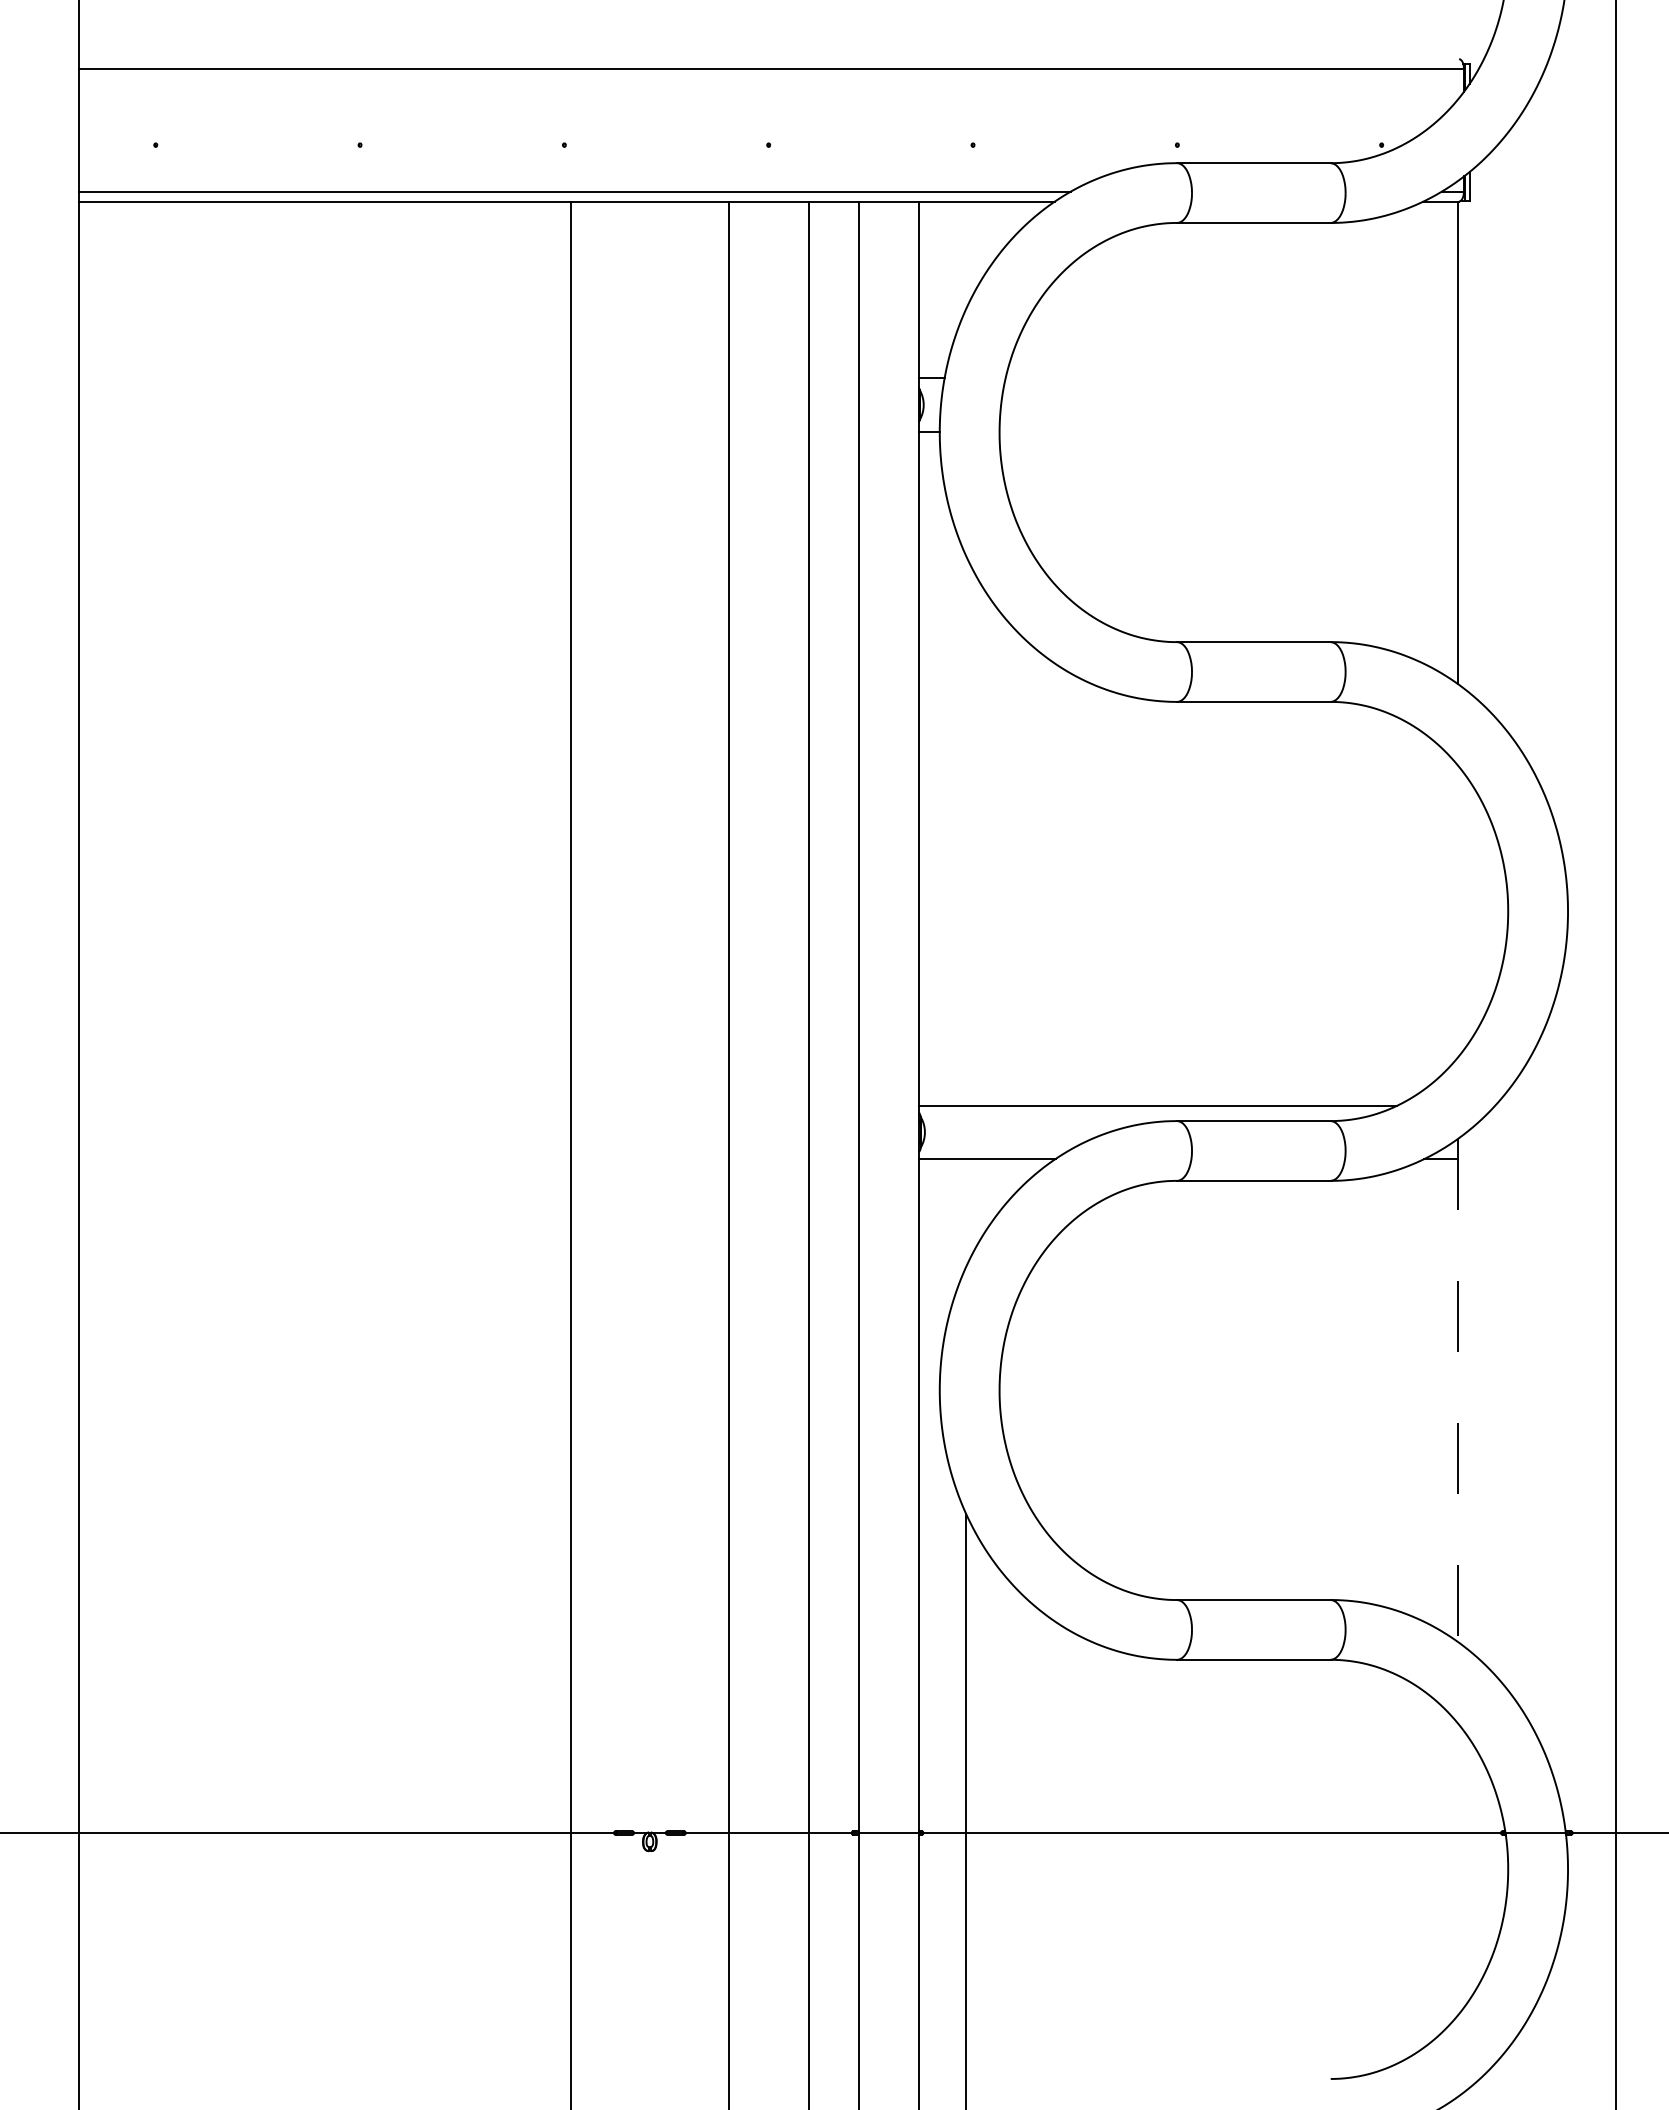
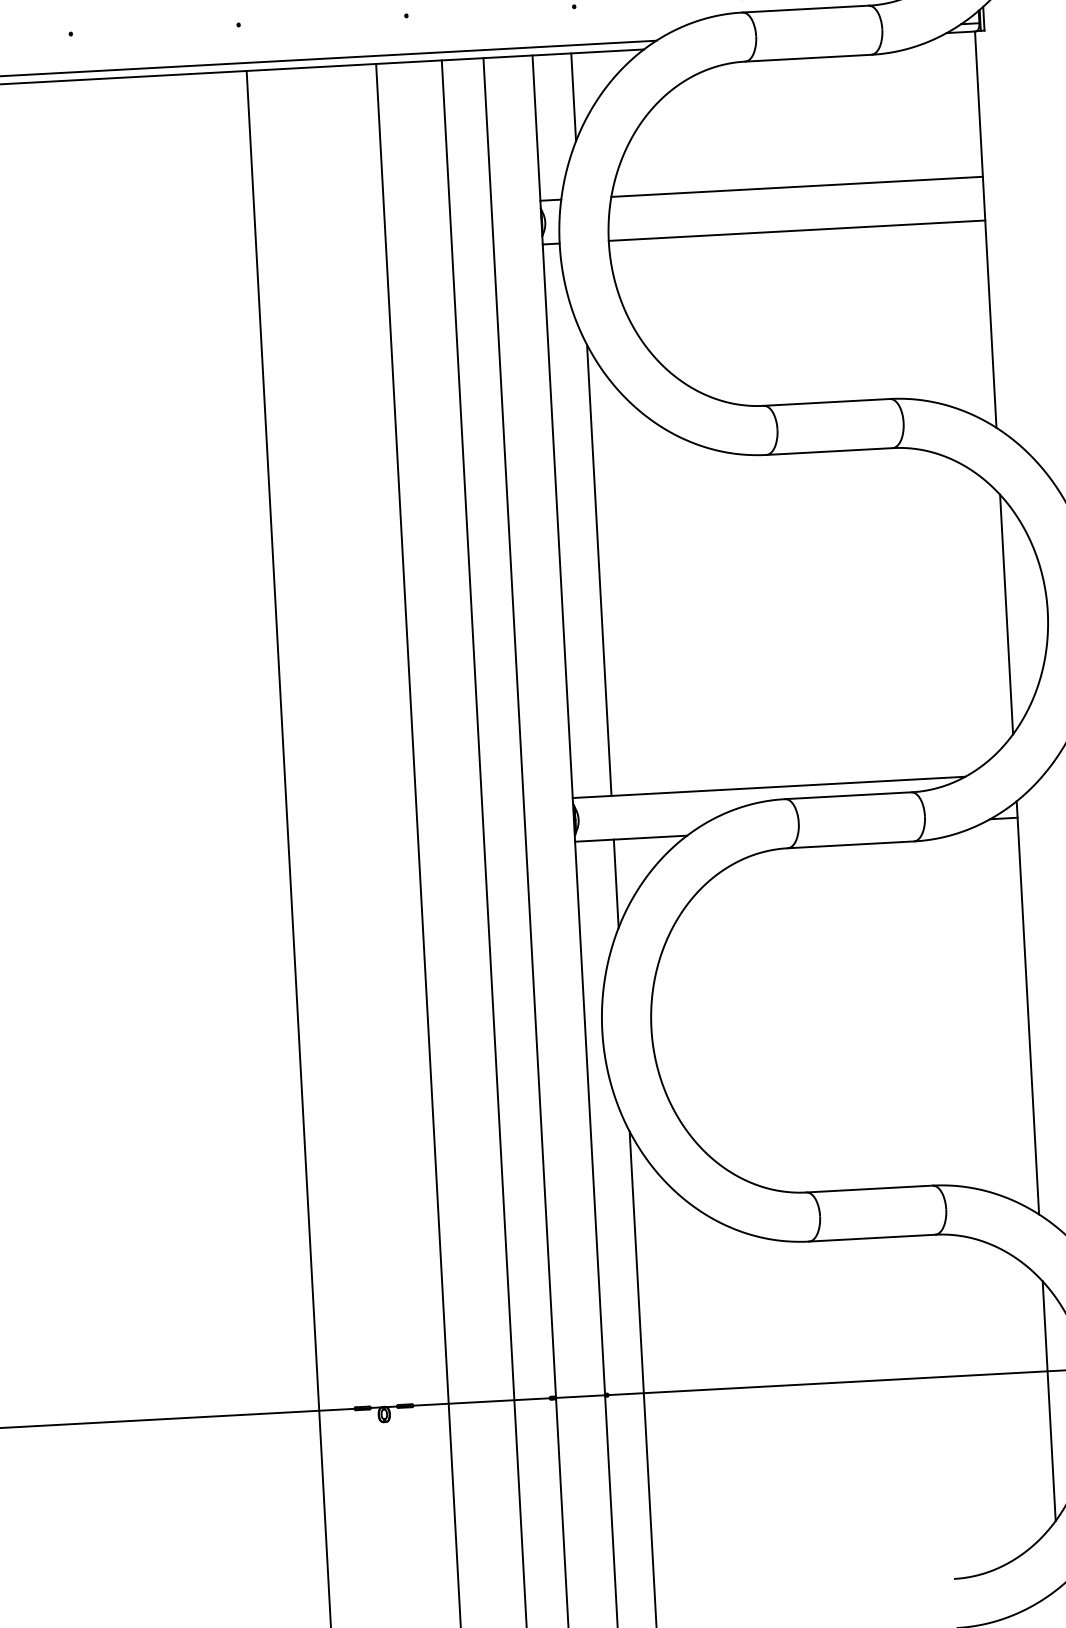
line: (966, 254) -> (573, 96), added
line: (1231, 378) -> (796, 186), added
line: (1228, 431) -> (796, 230), added
line: (966, 830) -> (599, 569), added
line: (1458, 911) -> (1006, 614), added
line: (966, 1212) -> (616, 883), added
line: (1458, 1390) -> (1028, 1007), dashed -> solid
line: (1458, 1869) -> (1049, 1401), added

